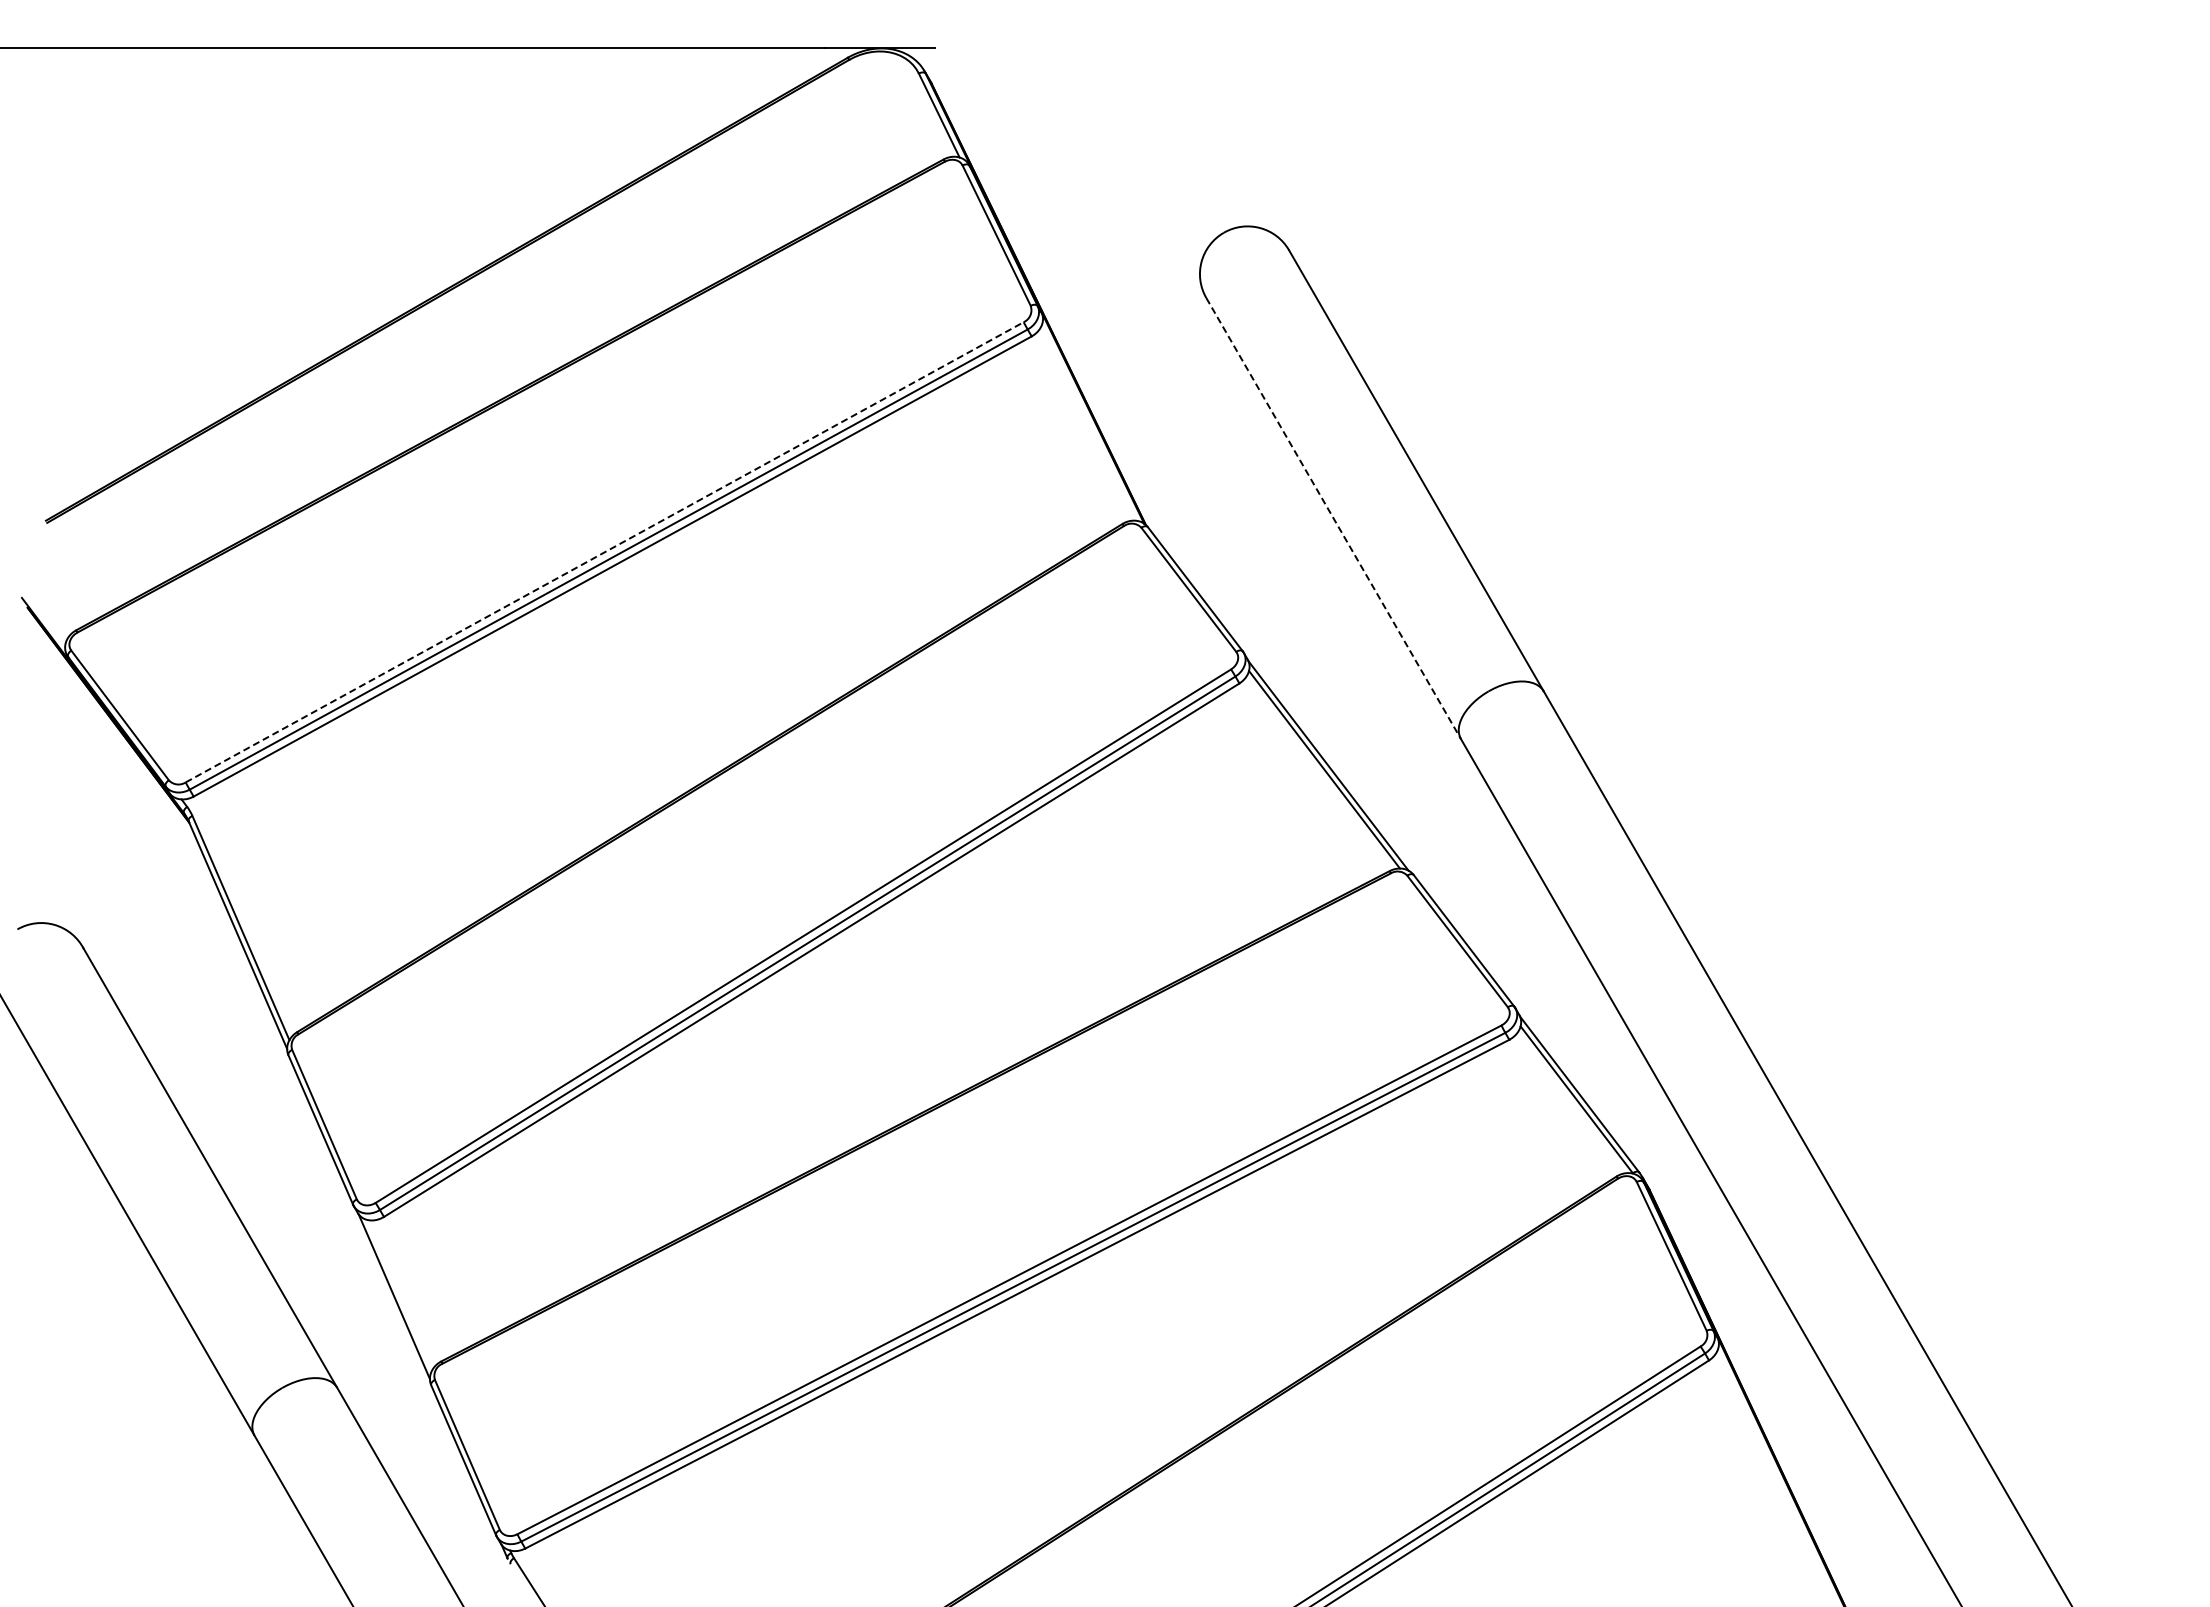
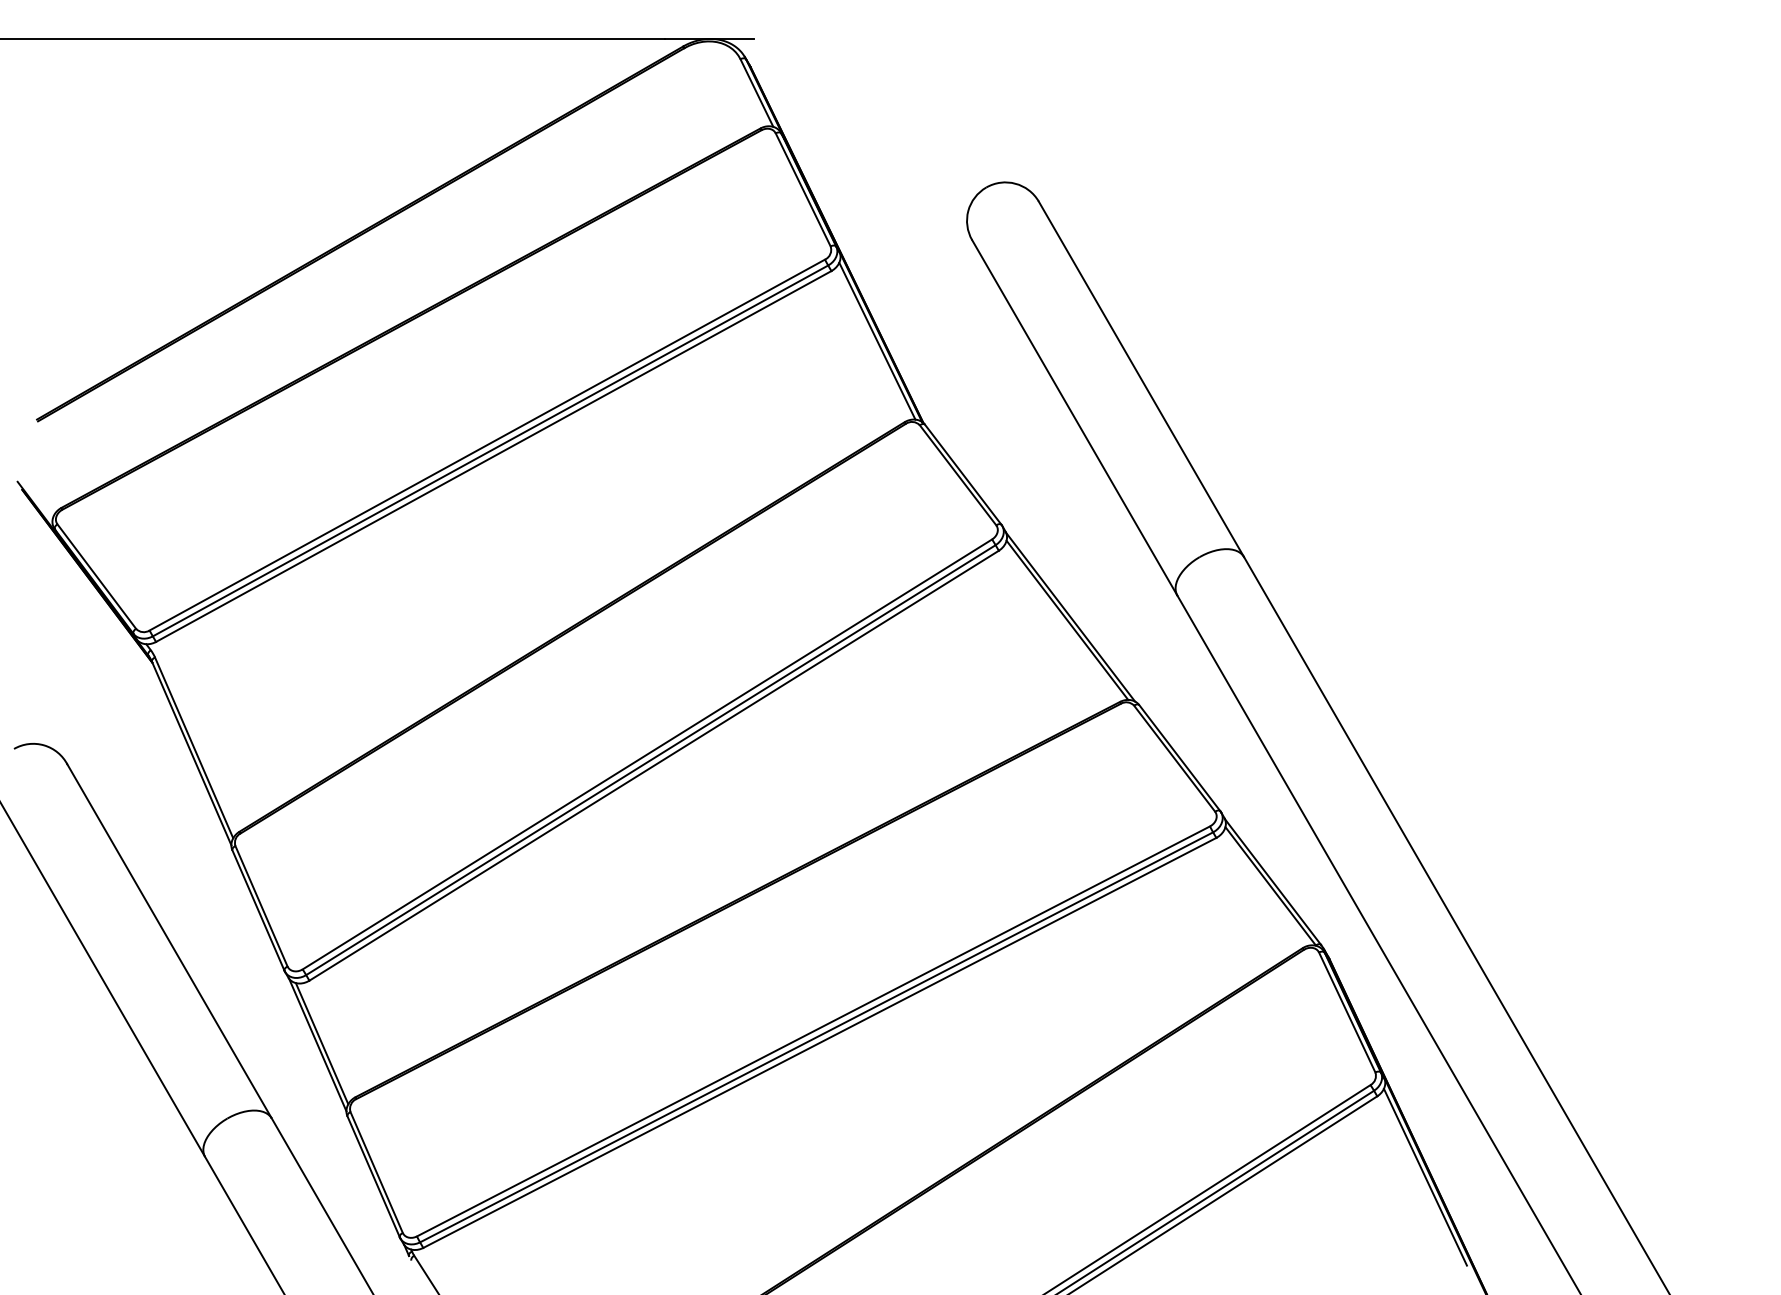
line: (1088, 423) -> (877, 341), added
line: (1333, 518) -> (1074, 417), dashed -> solid
line: (605, 552) -> (487, 445), dashed -> solid
line: (399, 1294) -> (321, 1043), added
line: (1768, 1460) -> (1425, 1176), added

